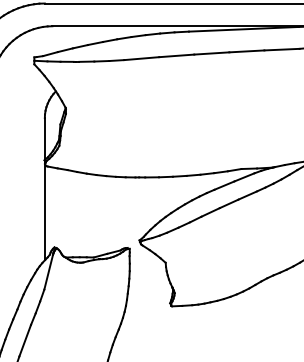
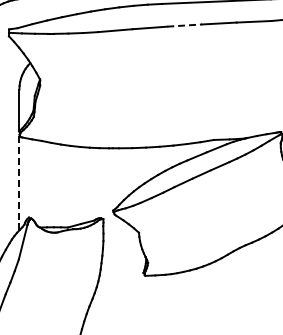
line: (211, 53) -> (184, 25), solid -> dashed
line: (44, 210) -> (19, 181), solid -> dashed

